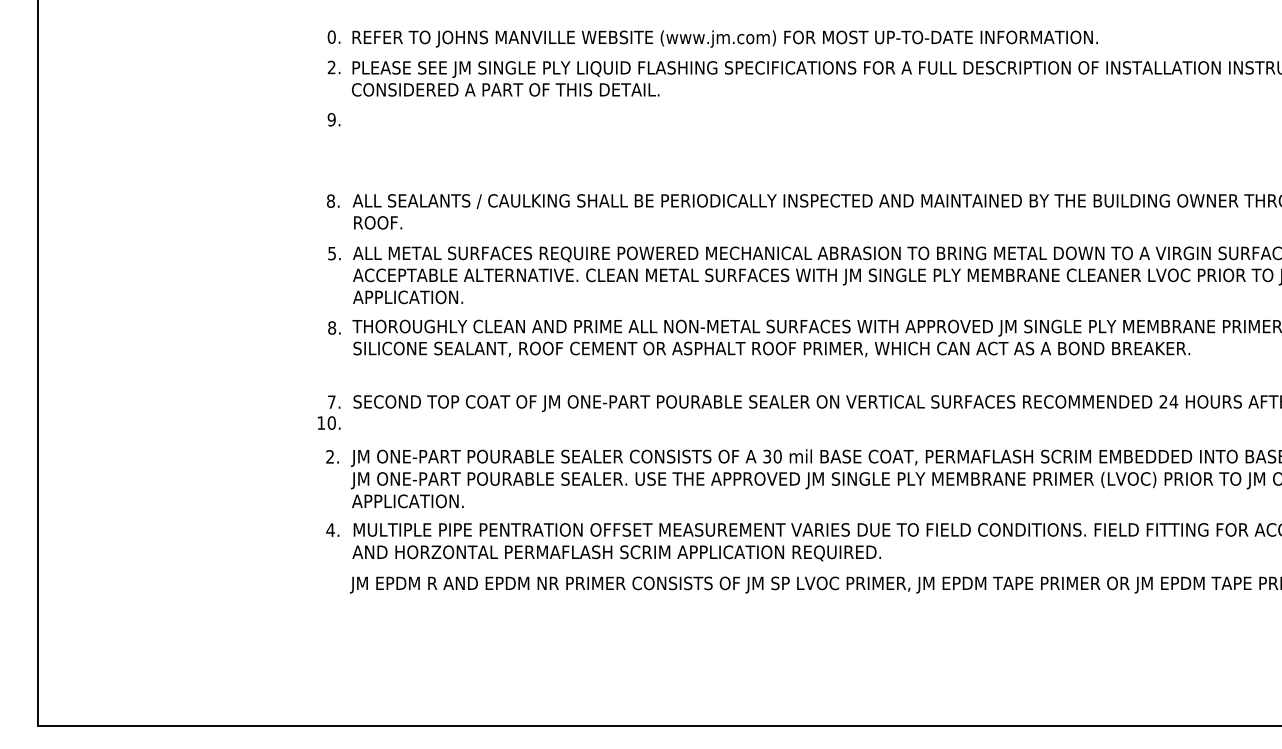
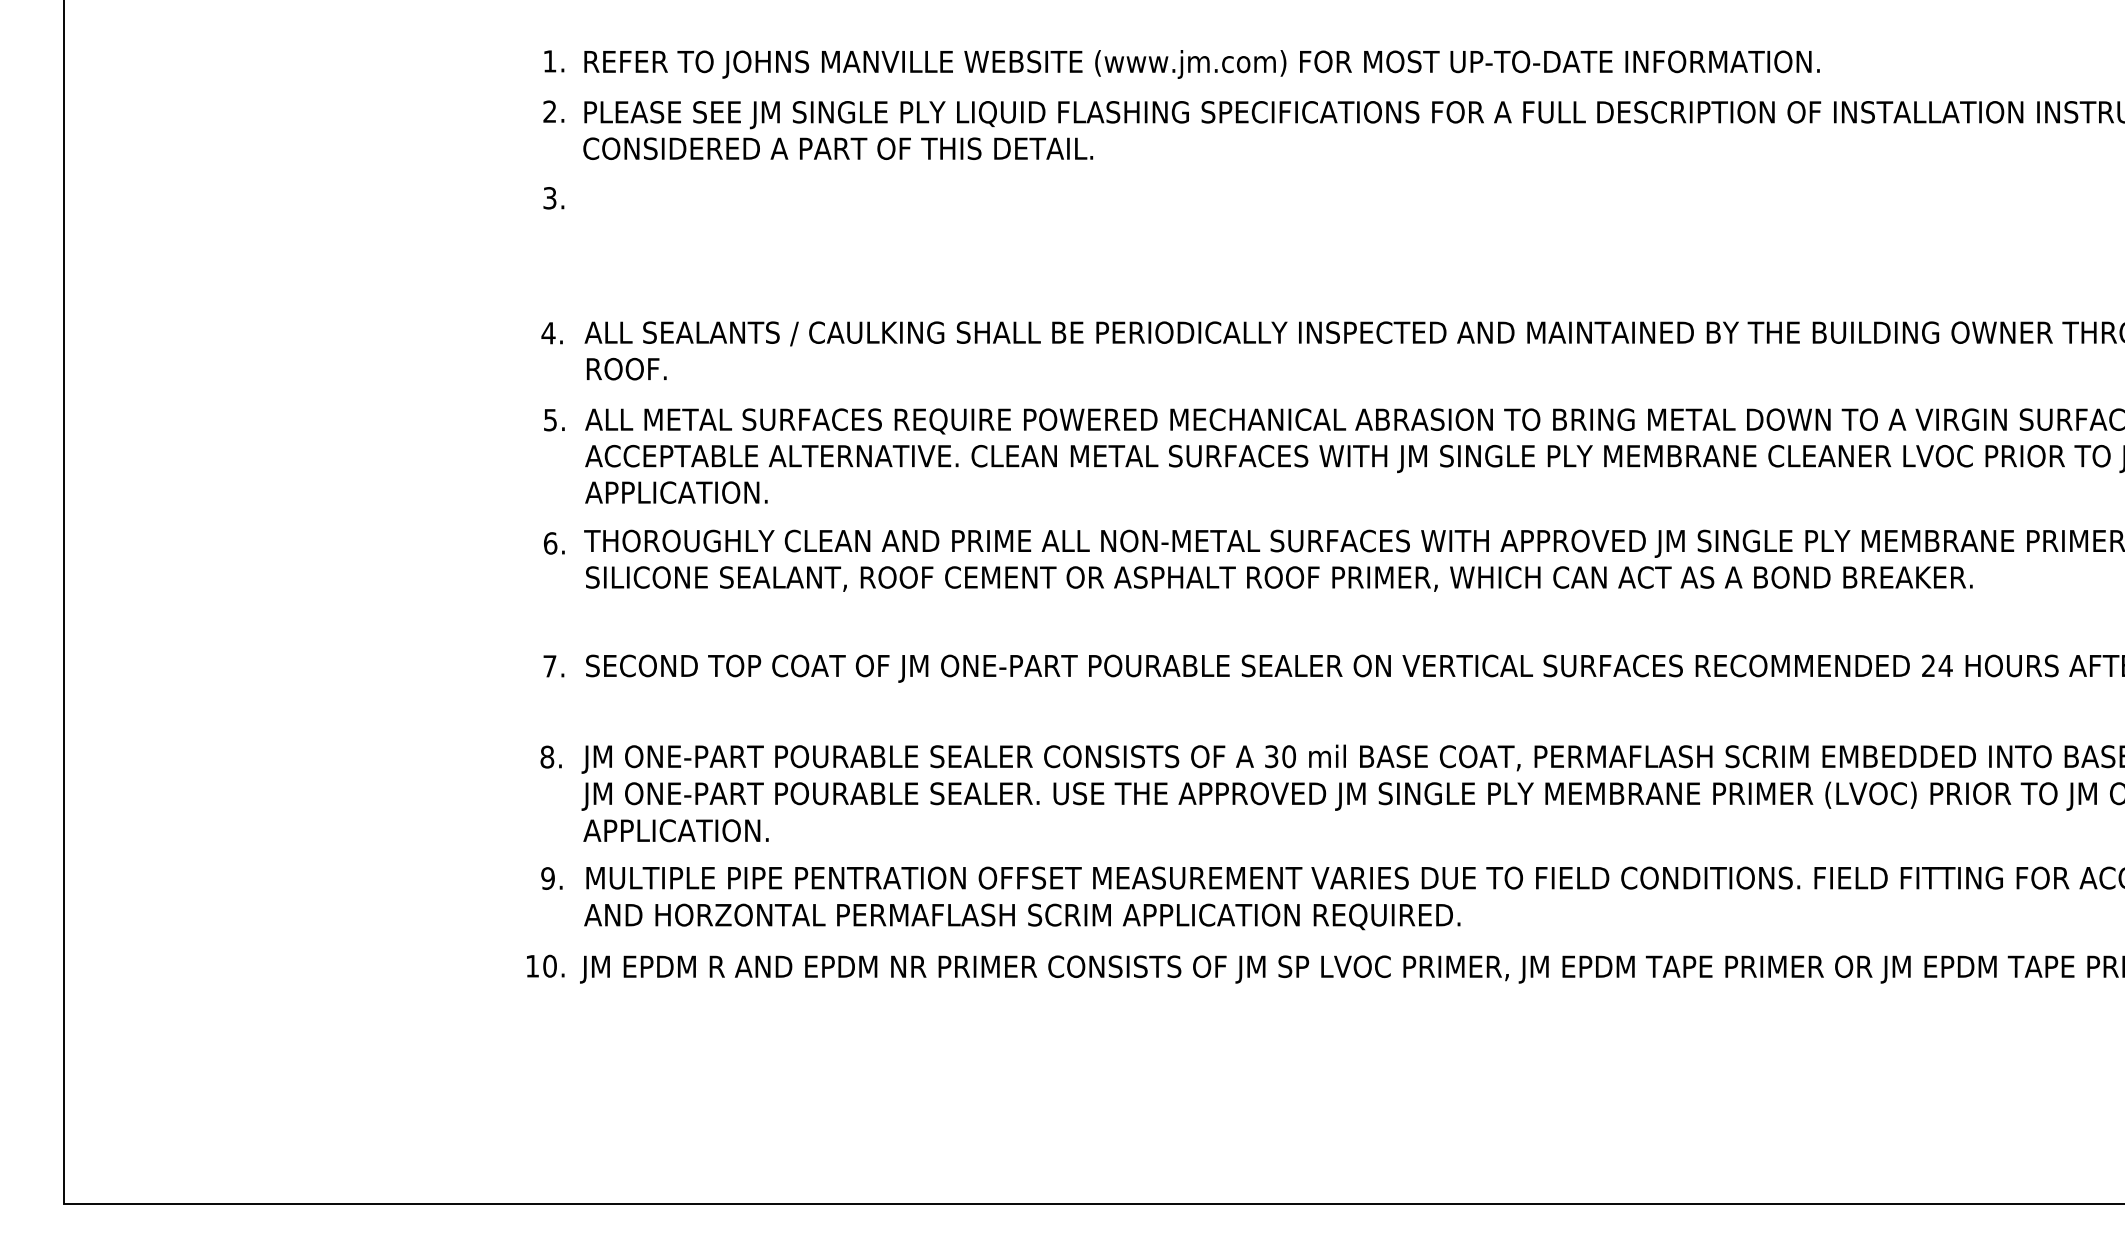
text: (331, 36) -> (549, 60), 0. -> 1.
text: (331, 119) -> (549, 197), 9. -> 3.
text: (330, 200) -> (547, 332), 8. -> 4.
text: (332, 327) -> (551, 542), 8. -> 6.
text: (329, 422) -> (546, 965), moved
text: (330, 456) -> (547, 756), 2. -> 8.
text: (330, 530) -> (547, 879), 4. -> 9.

